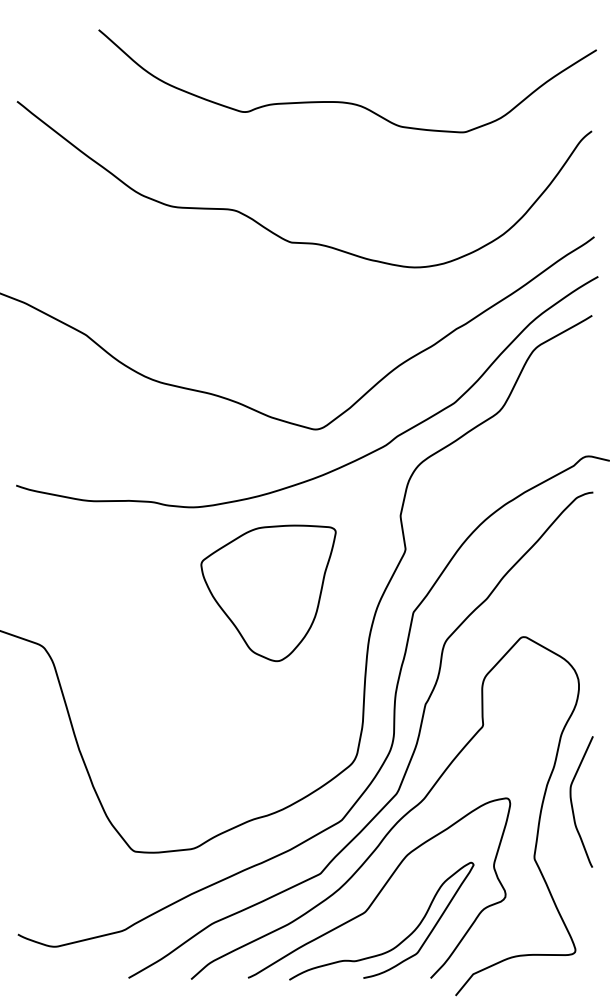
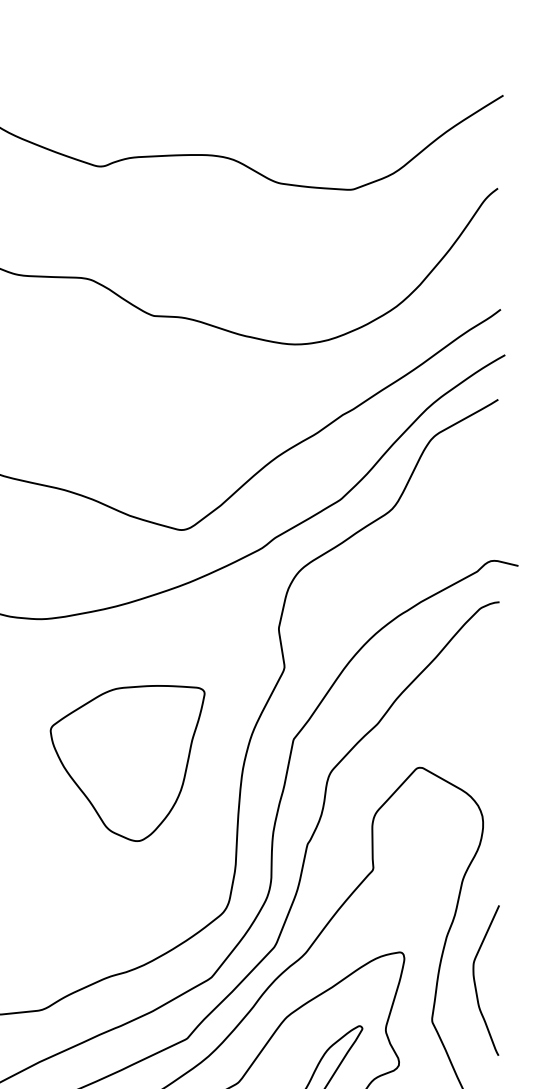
part: (268, 593) -> (127, 763), moved
curve: (572, 801) -> (475, 980), moved

